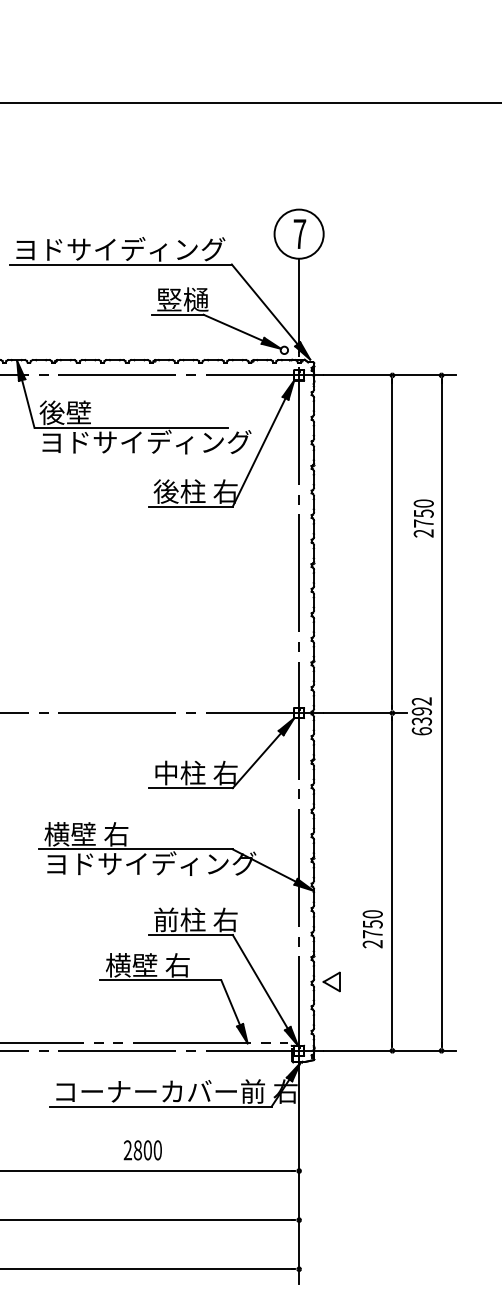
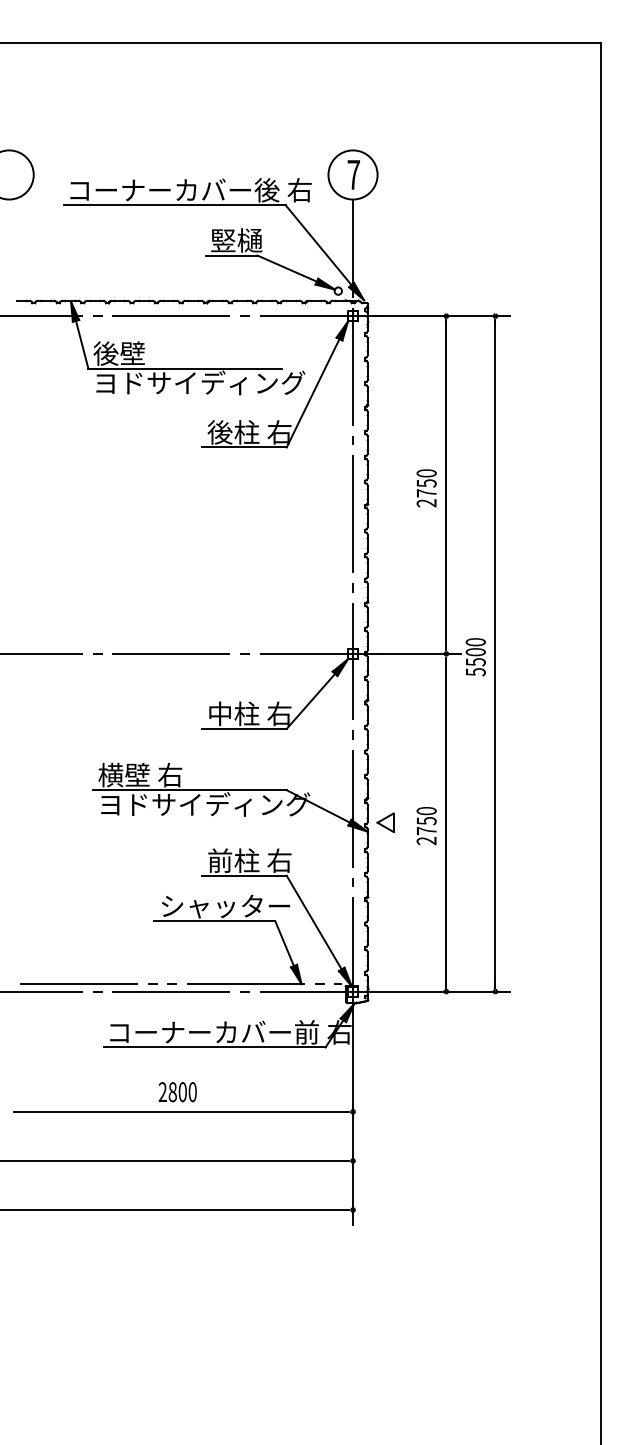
text: (136, 248) -> (190, 189), ヨドサイディング -> コーナーカバー後 右
text: (423, 518) -> (426, 488), moved
text: (421, 716) -> (475, 657), 6392 -> 5500
text: (372, 929) -> (426, 826), moved
text: (170, 964) -> (224, 905), 横壁 右 -> シャッター
part: (331, 981) -> (385, 822), moved
text: (142, 1150) -> (177, 1092), moved

